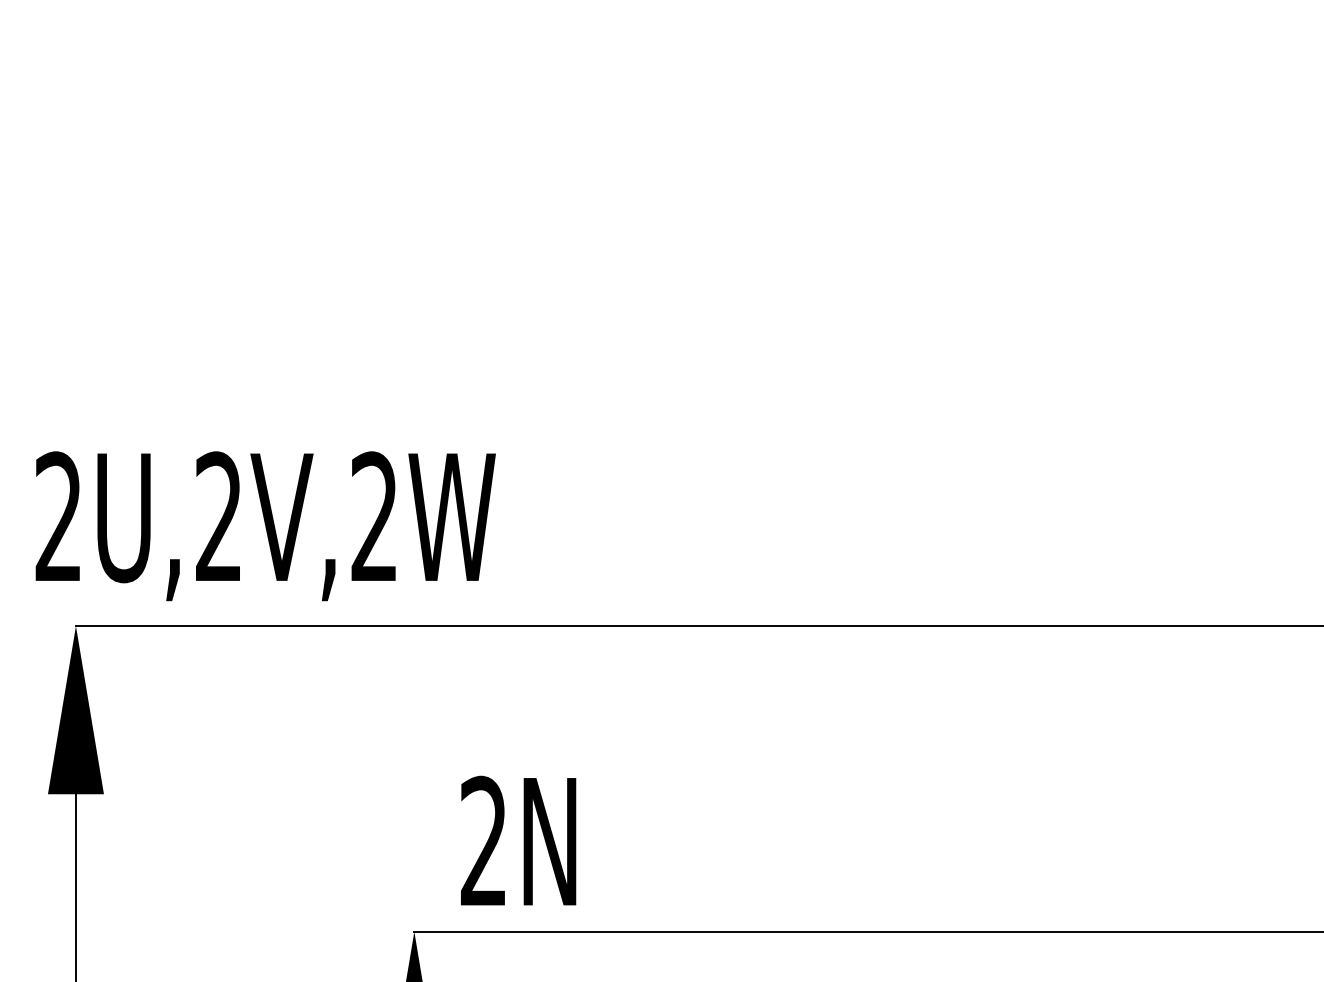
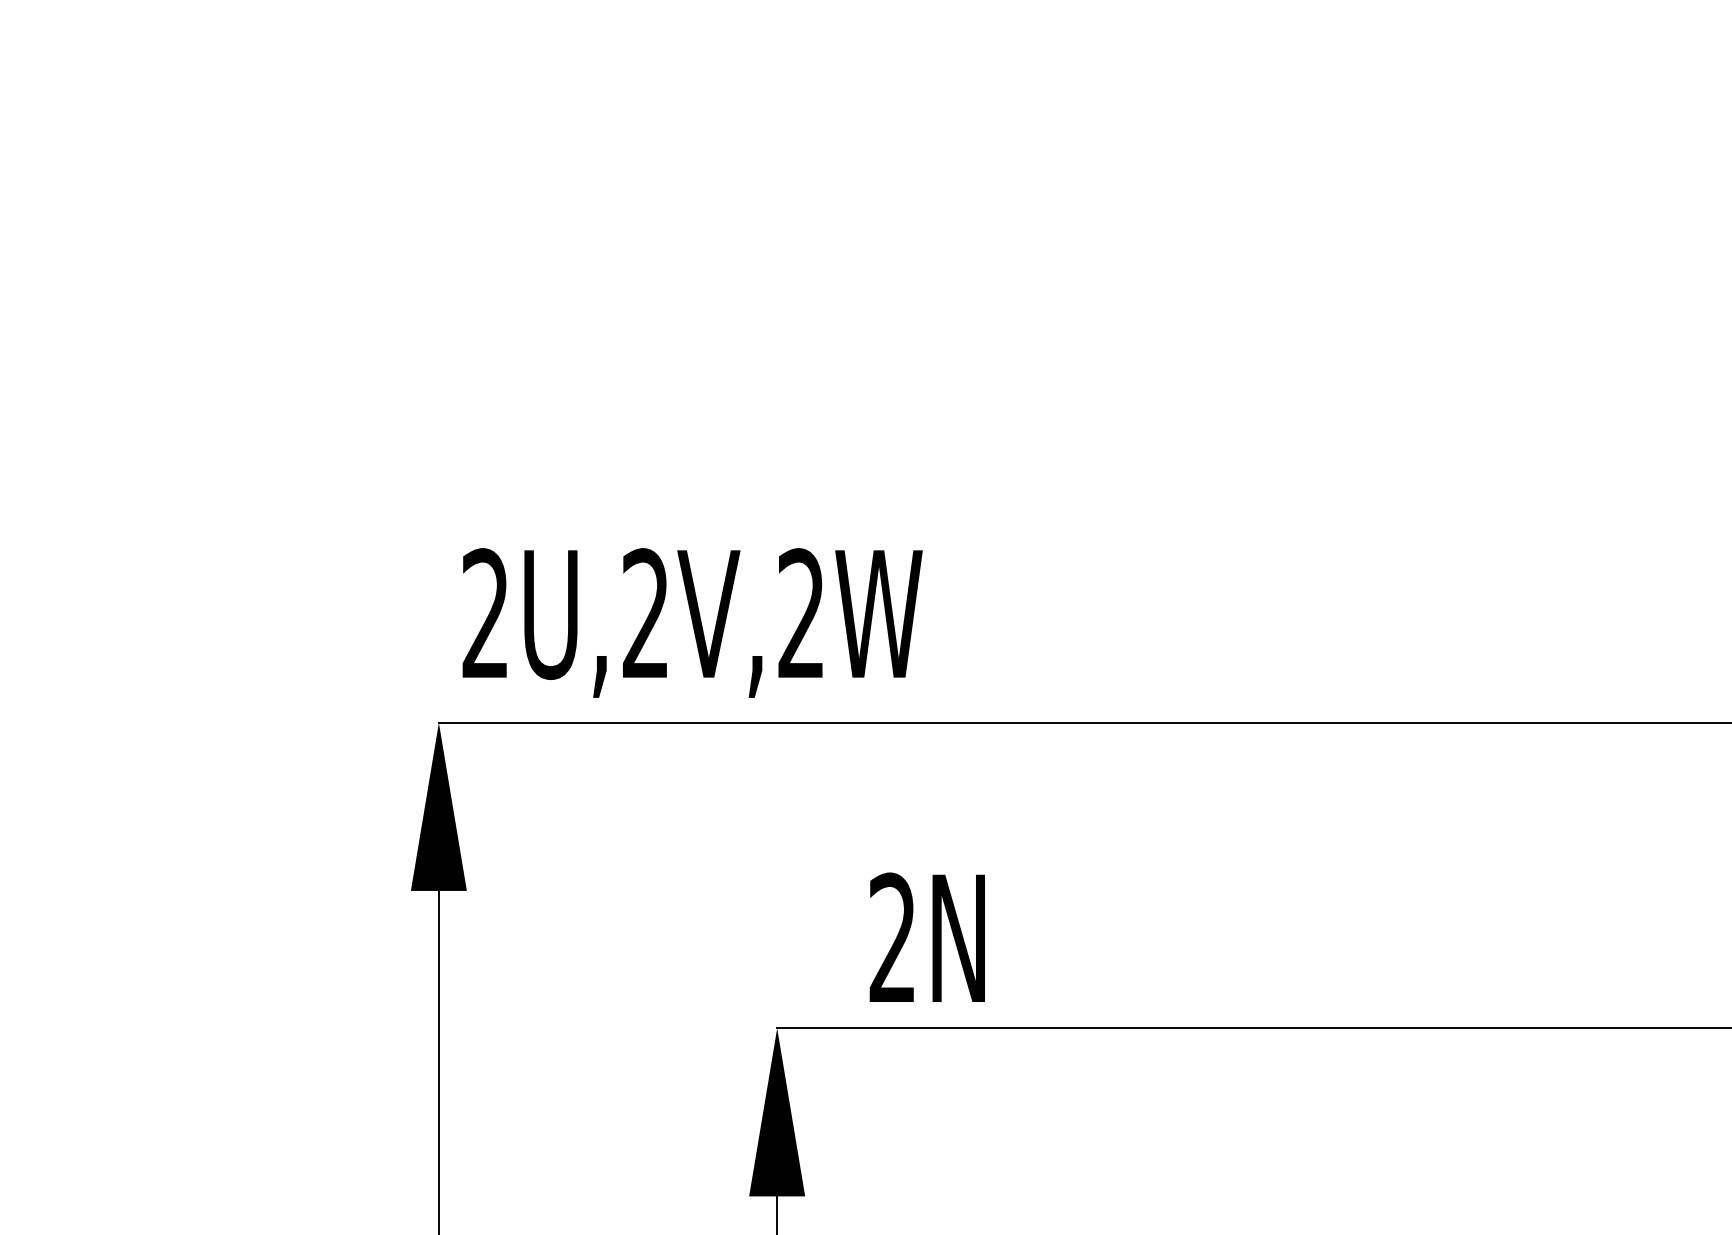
text: (265, 525) -> (692, 622), moved
text: (517, 839) -> (926, 936), moved

